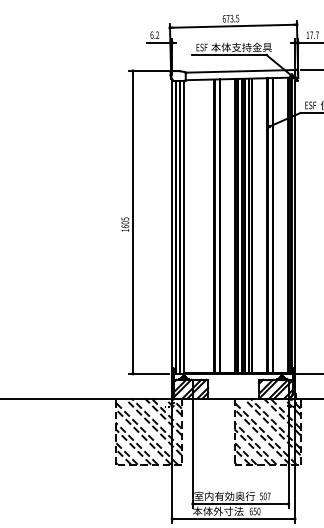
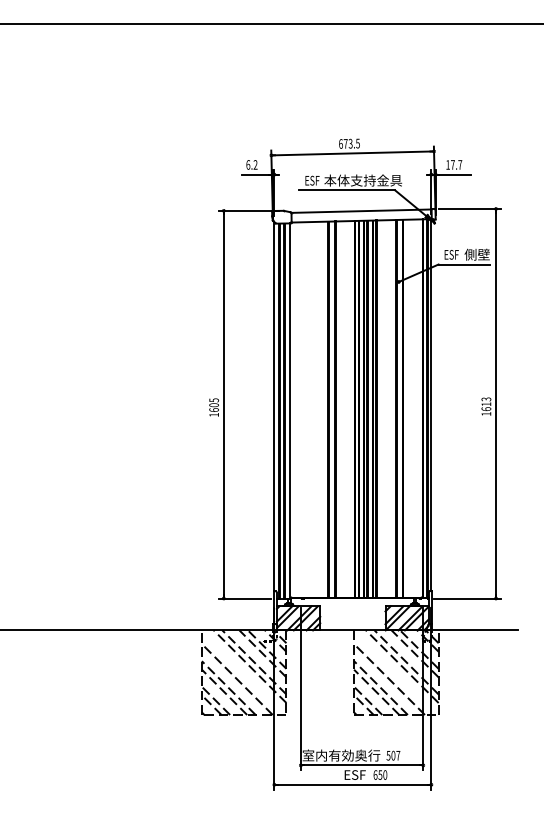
line: (146, 433) -> (241, 674), removed
line: (265, 433) -> (393, 674), removed
text: (218, 511) -> (333, 774), 本体外寸法 -> ESF

